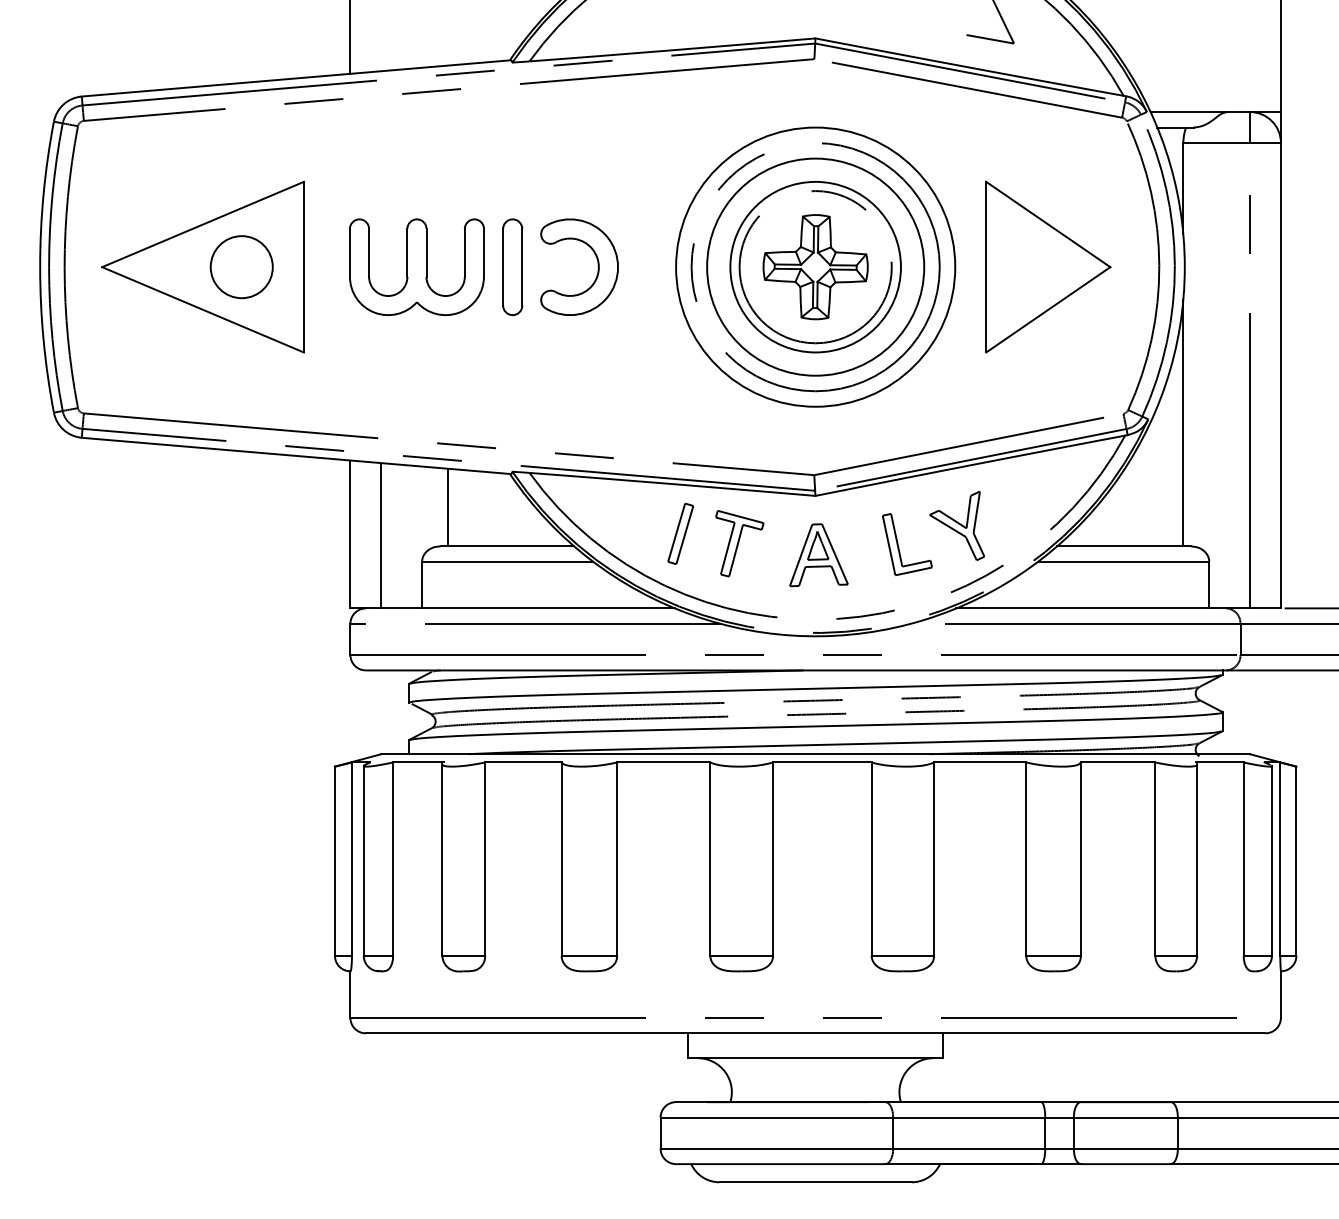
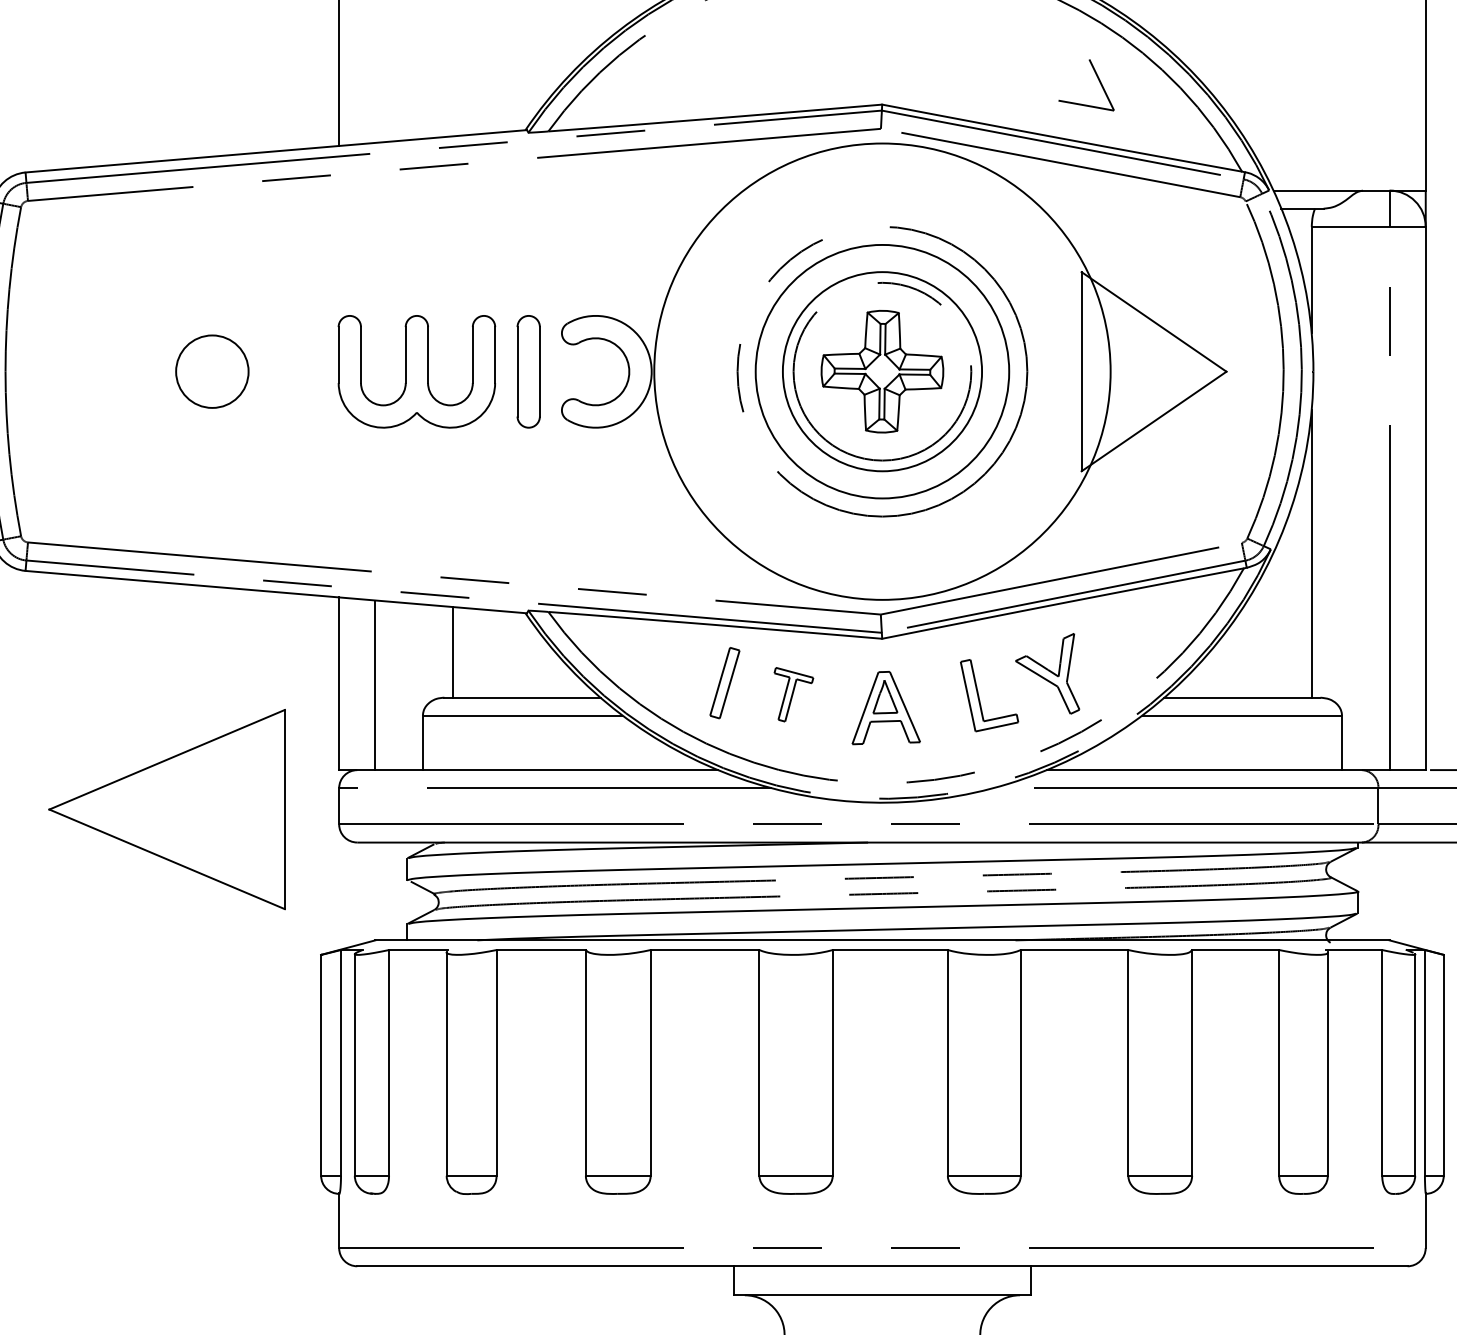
part: (202, 266) -> (166, 808), moved
circle: (815, 266) -> (882, 370), size x1.4
part: (739, 543) -> (793, 694), size x0.7

